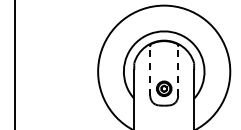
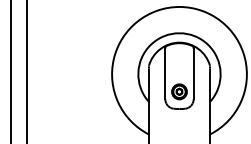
line: (150, 70) -> (165, 73), dashed -> solid
line: (177, 70) -> (193, 73), dashed -> solid

